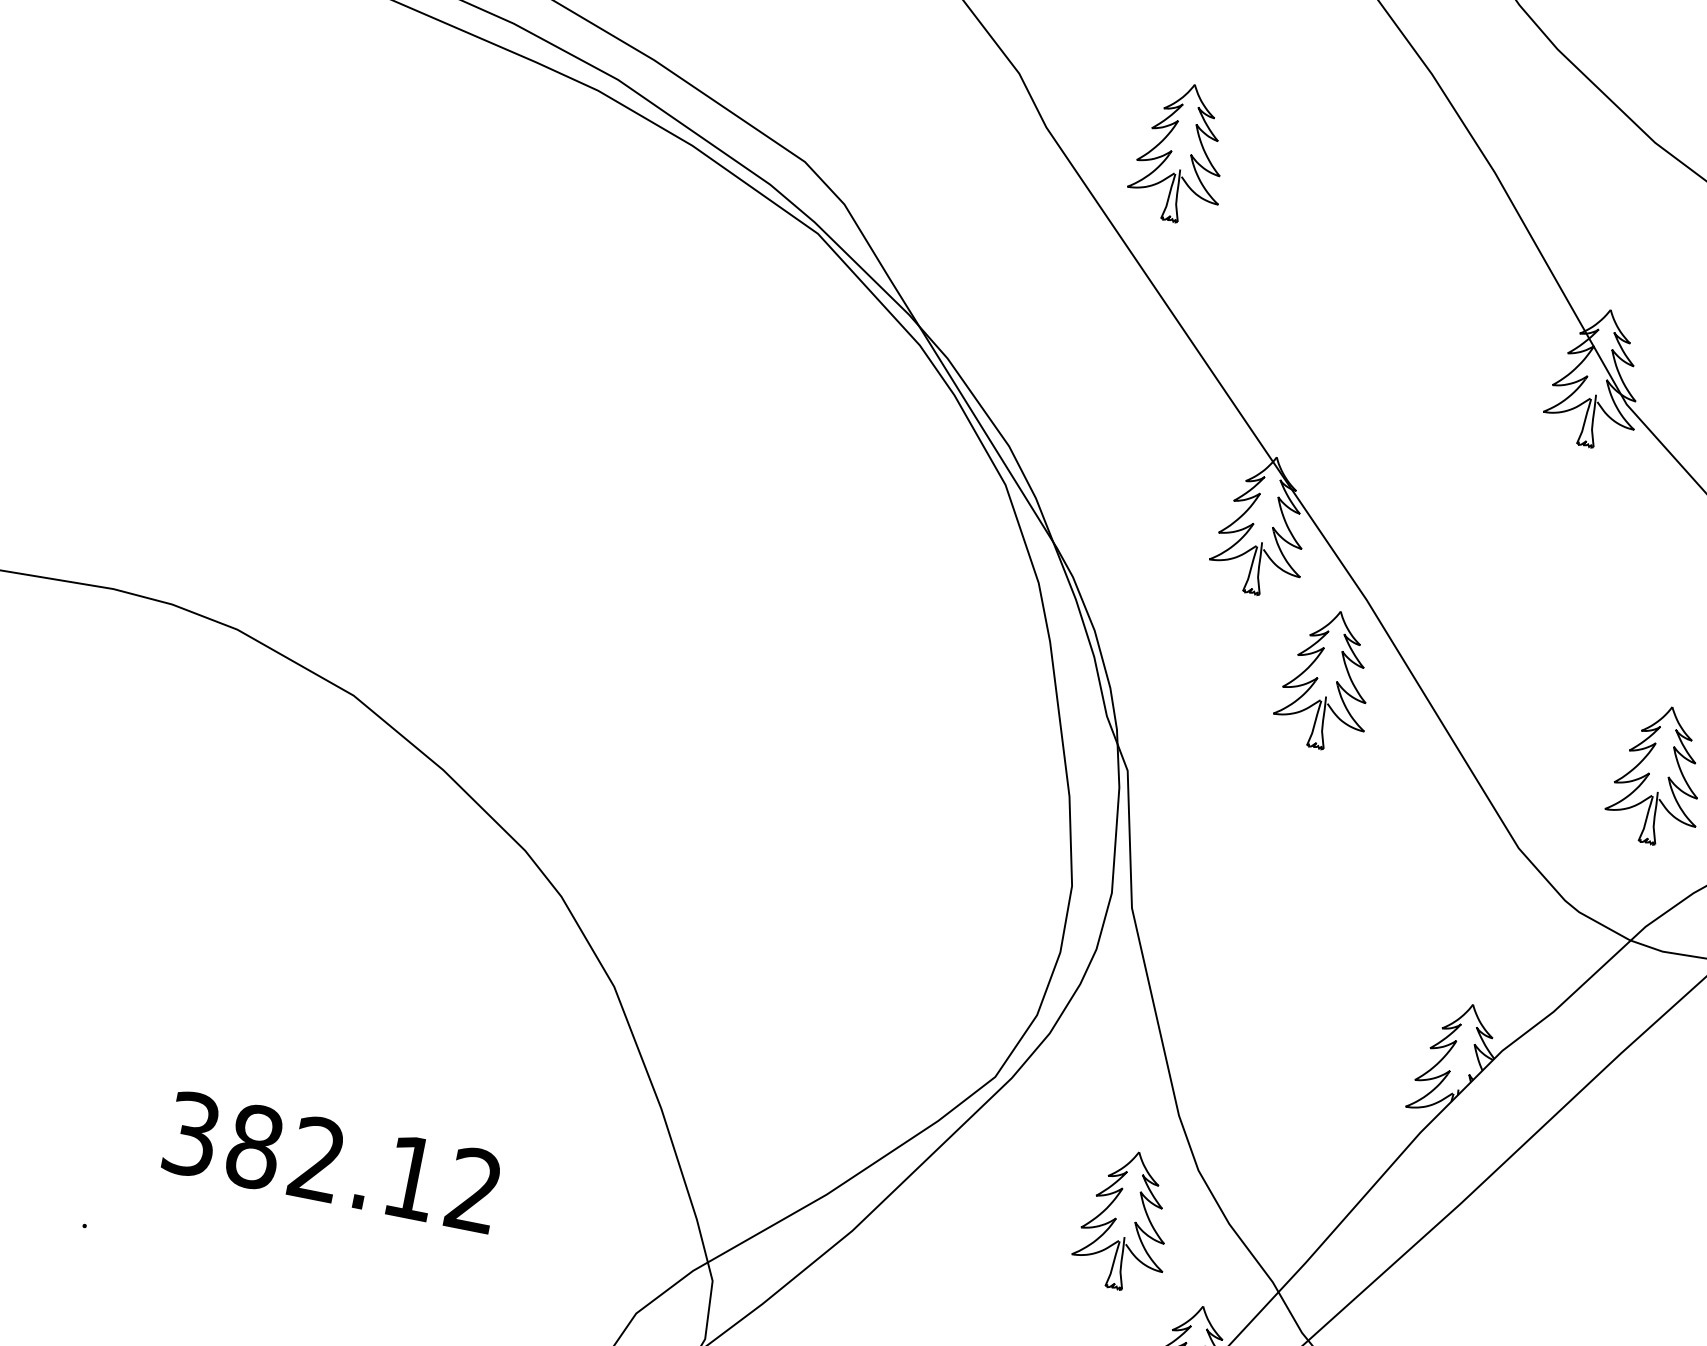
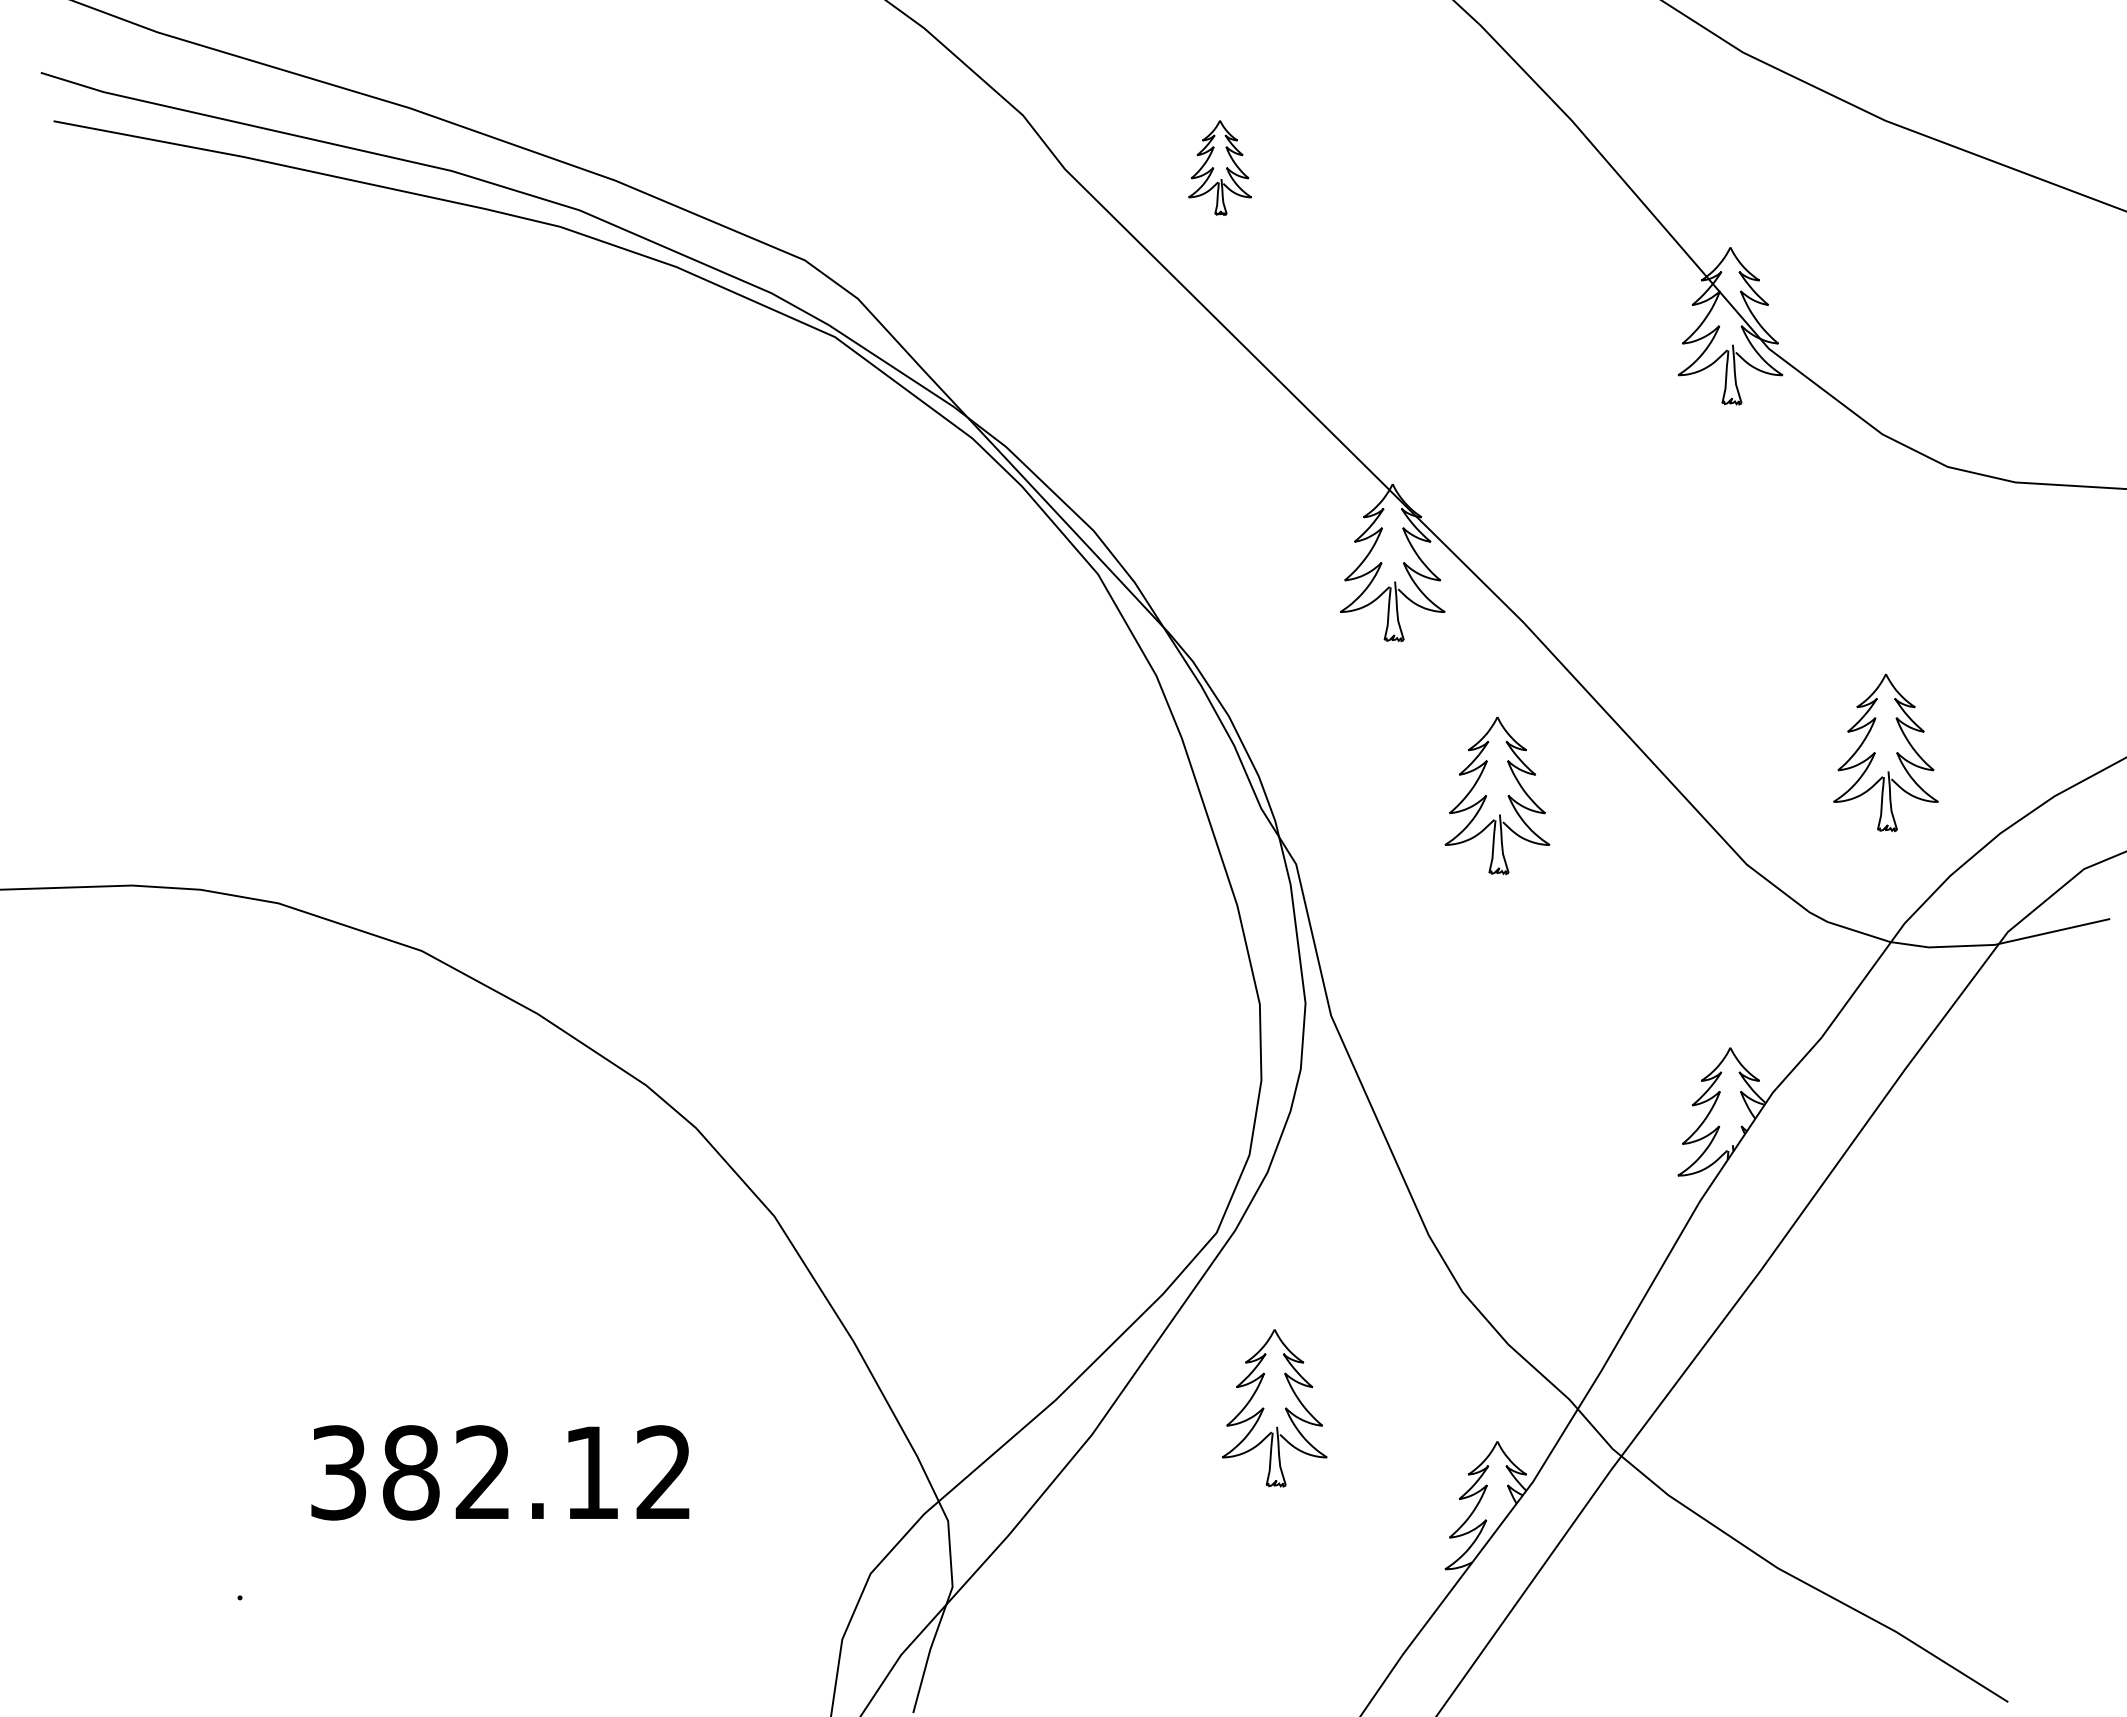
part: (1180, 152) -> (1219, 167), size x0.6
part: (1327, 679) -> (1497, 795), moved
part: (1125, 1220) -> (1274, 1408), moved

